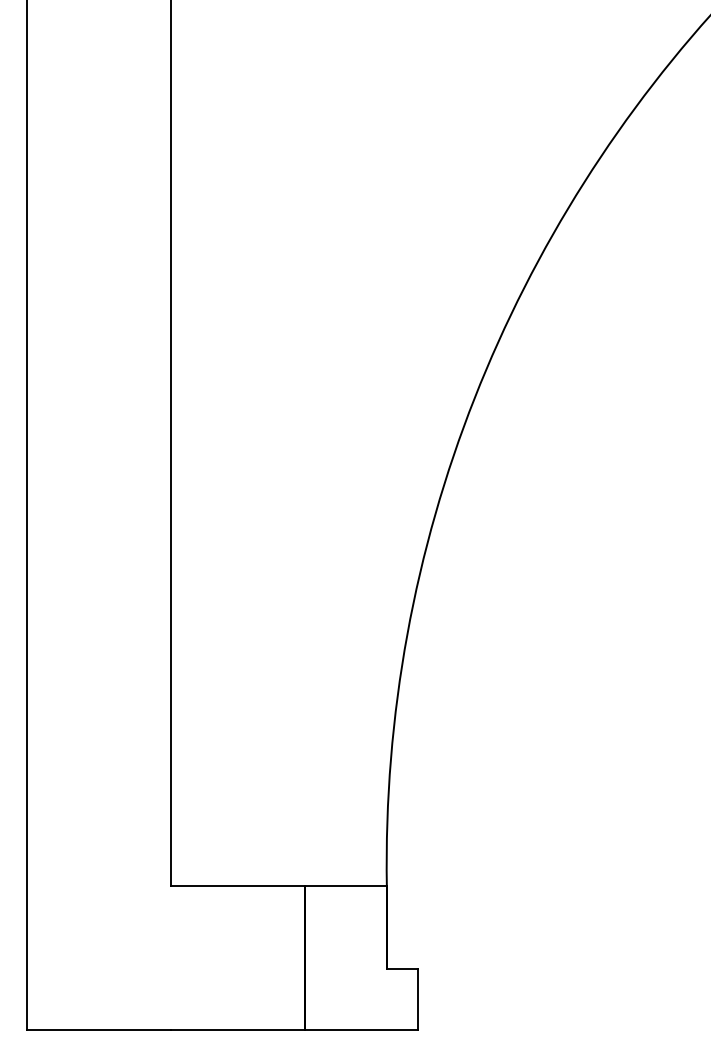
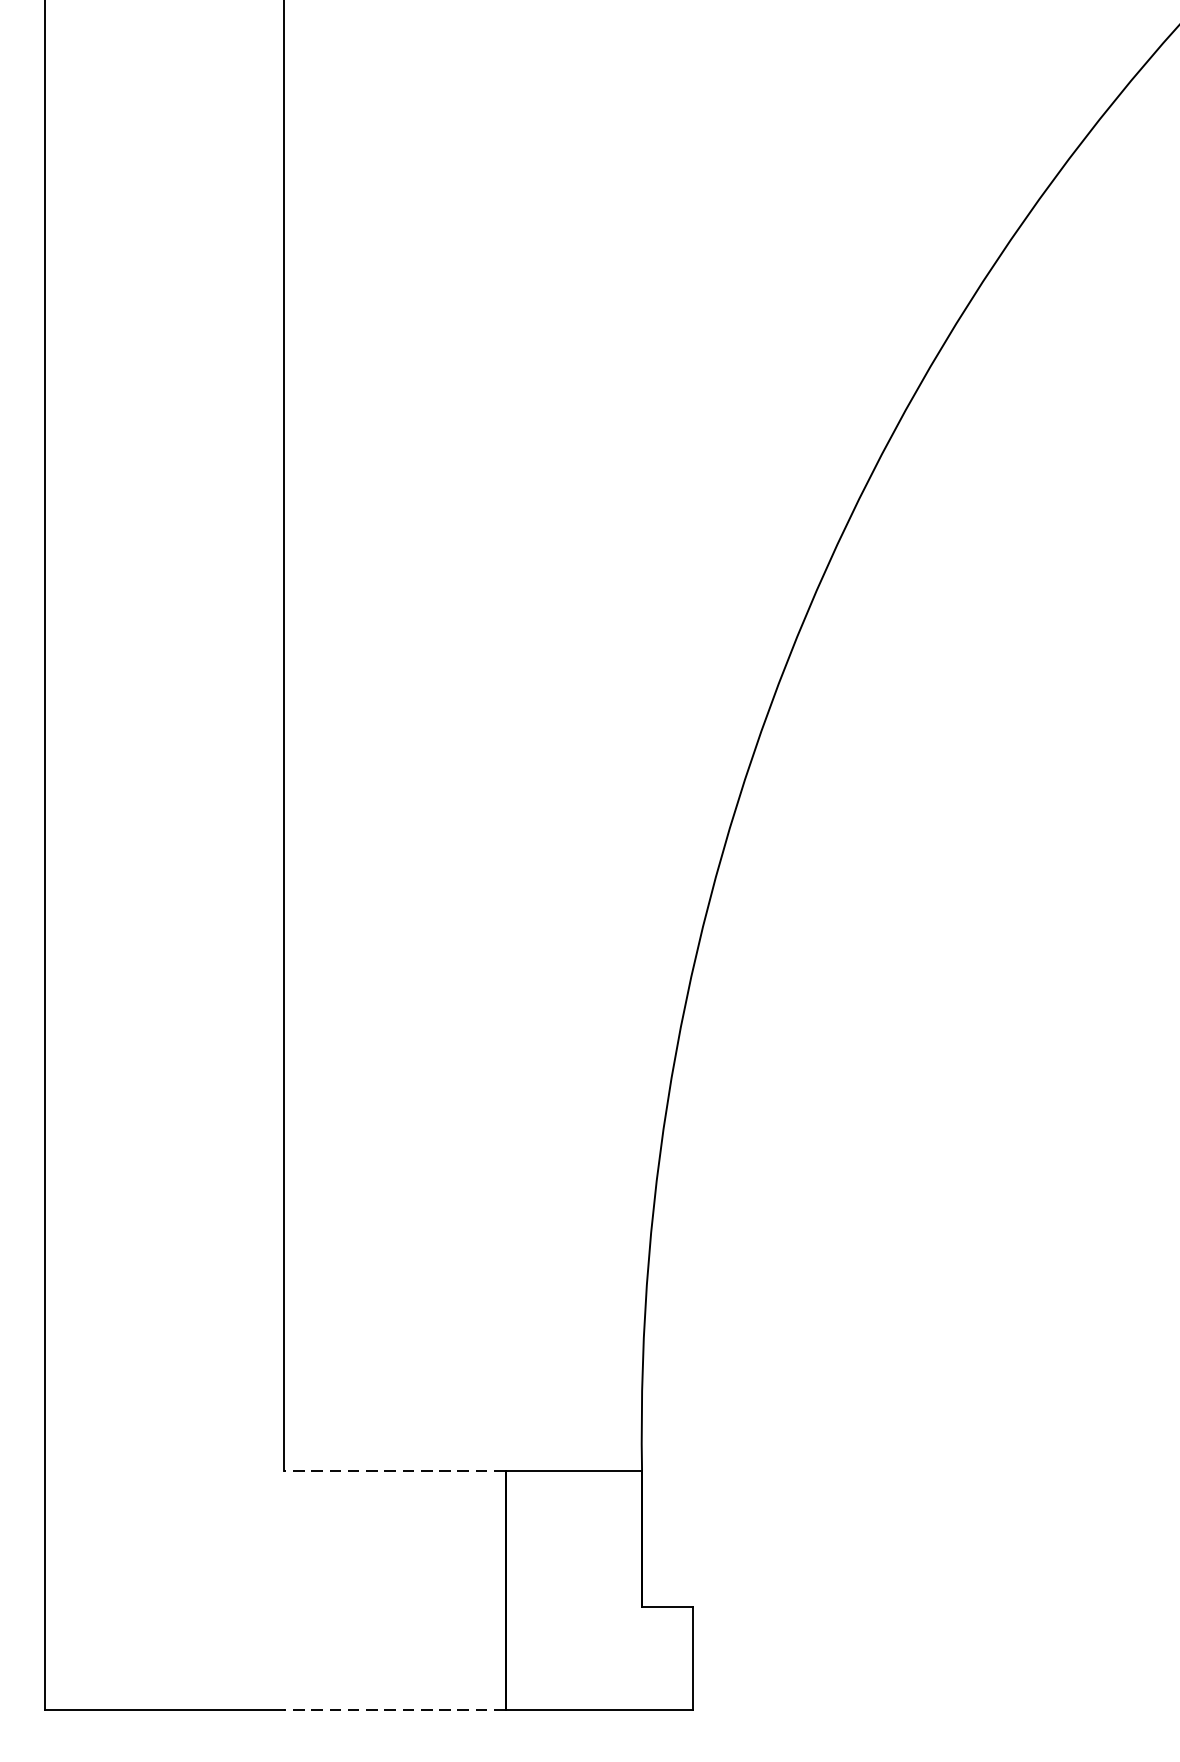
line: (237, 886) -> (394, 1470), solid -> dashed
line: (237, 1030) -> (394, 1709), solid -> dashed

